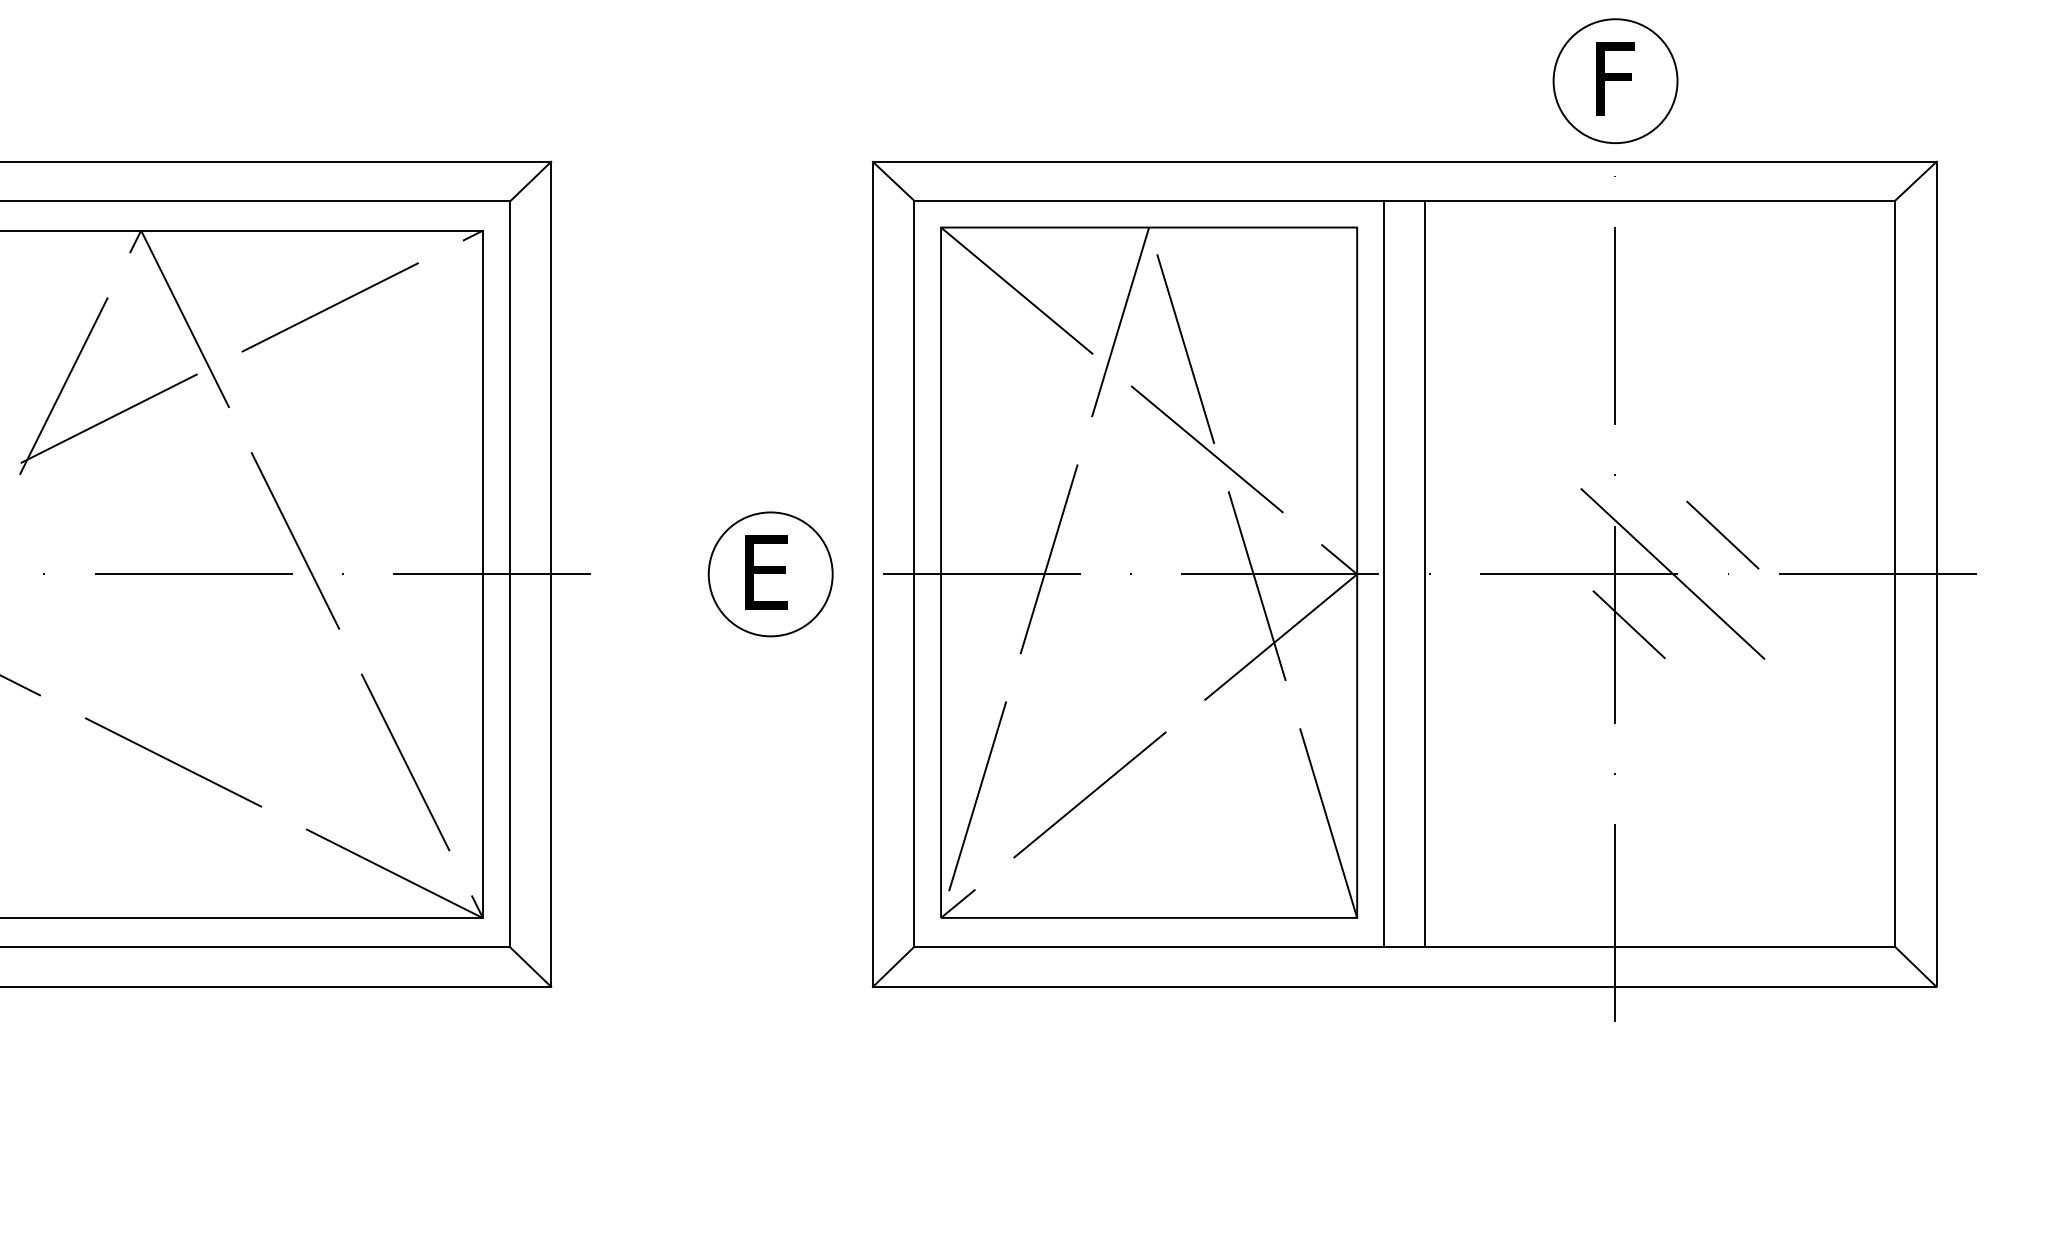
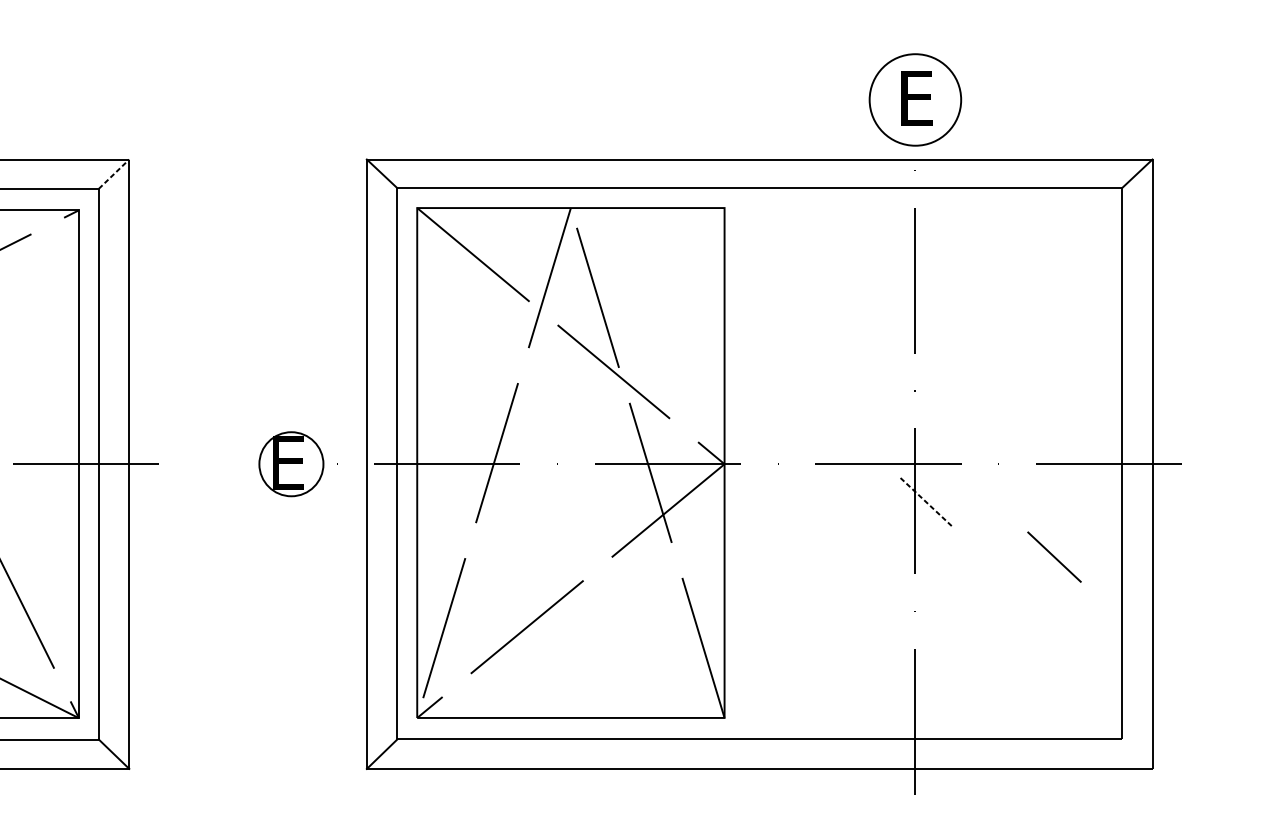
text: (1621, 78) -> (919, 97), F -> E
line: (530, 181) -> (113, 174), solid -> dashed
line: (1722, 534) -> (1054, 556), moved
line: (1384, 573) -> (744, 463), removed
line: (1425, 573) -> (775, 463), removed
line: (1672, 573) -> (957, 463), removed
circle: (770, 574) -> (291, 464), size x0.7
line: (1629, 624) -> (925, 501), solid -> dashed
line: (1915, 966) -> (1136, 753), removed

